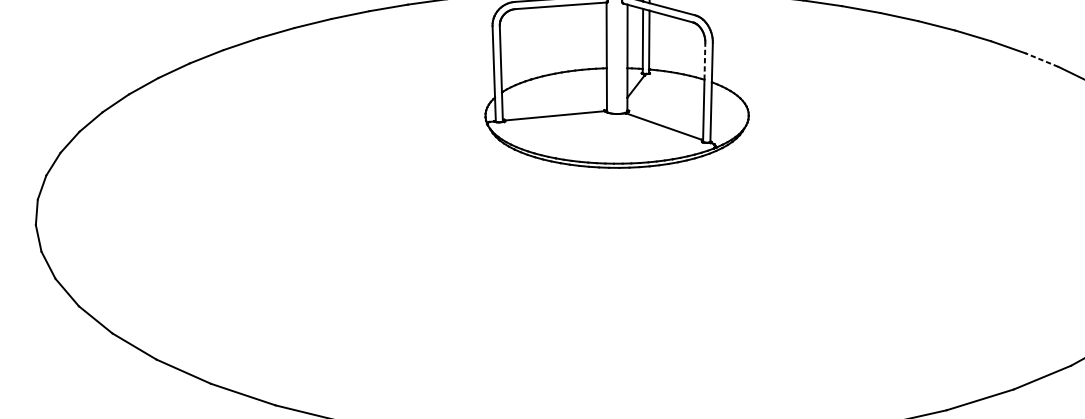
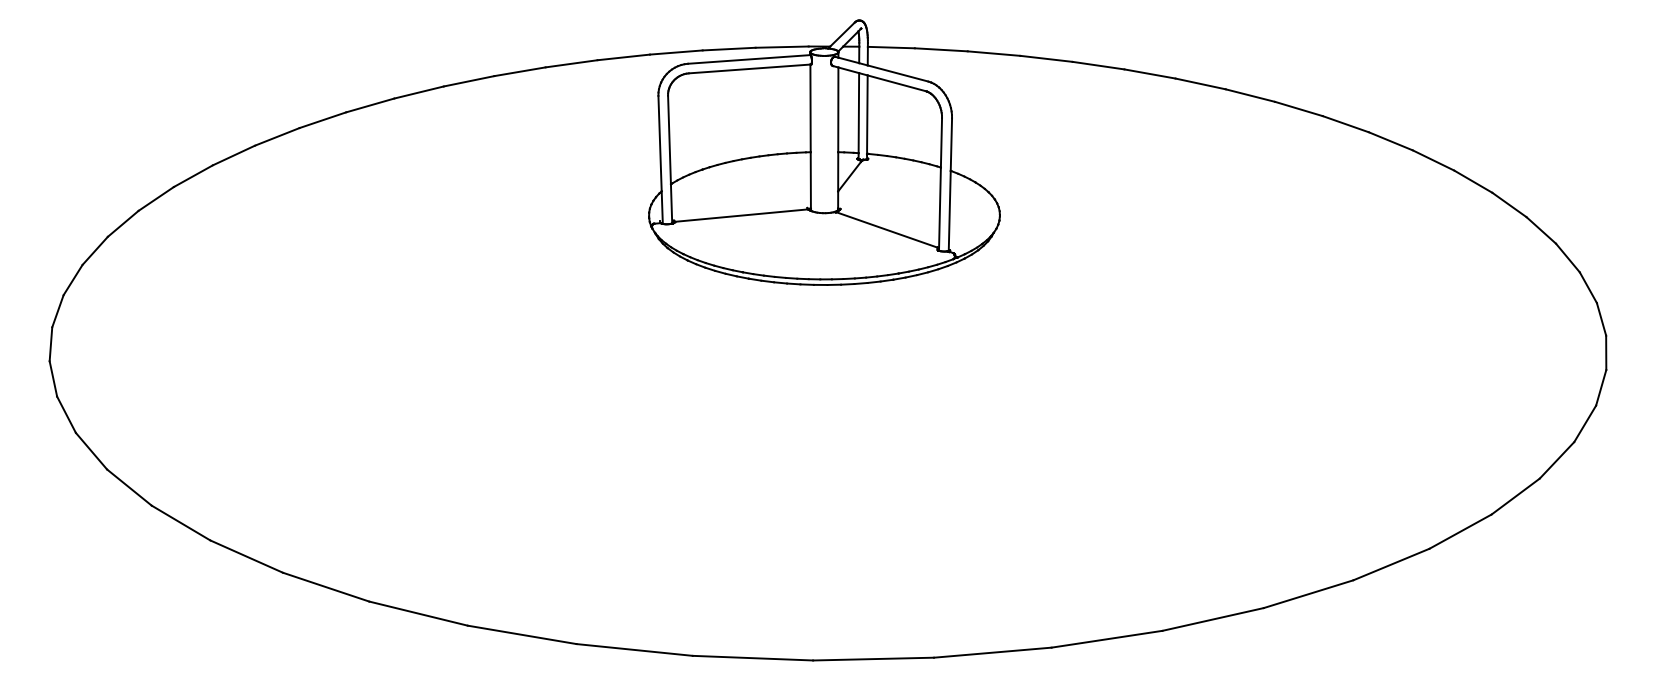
line: (704, 60) -> (941, 142), dashed -> solid
line: (1041, 60) -> (1390, 141), dashed -> solid

